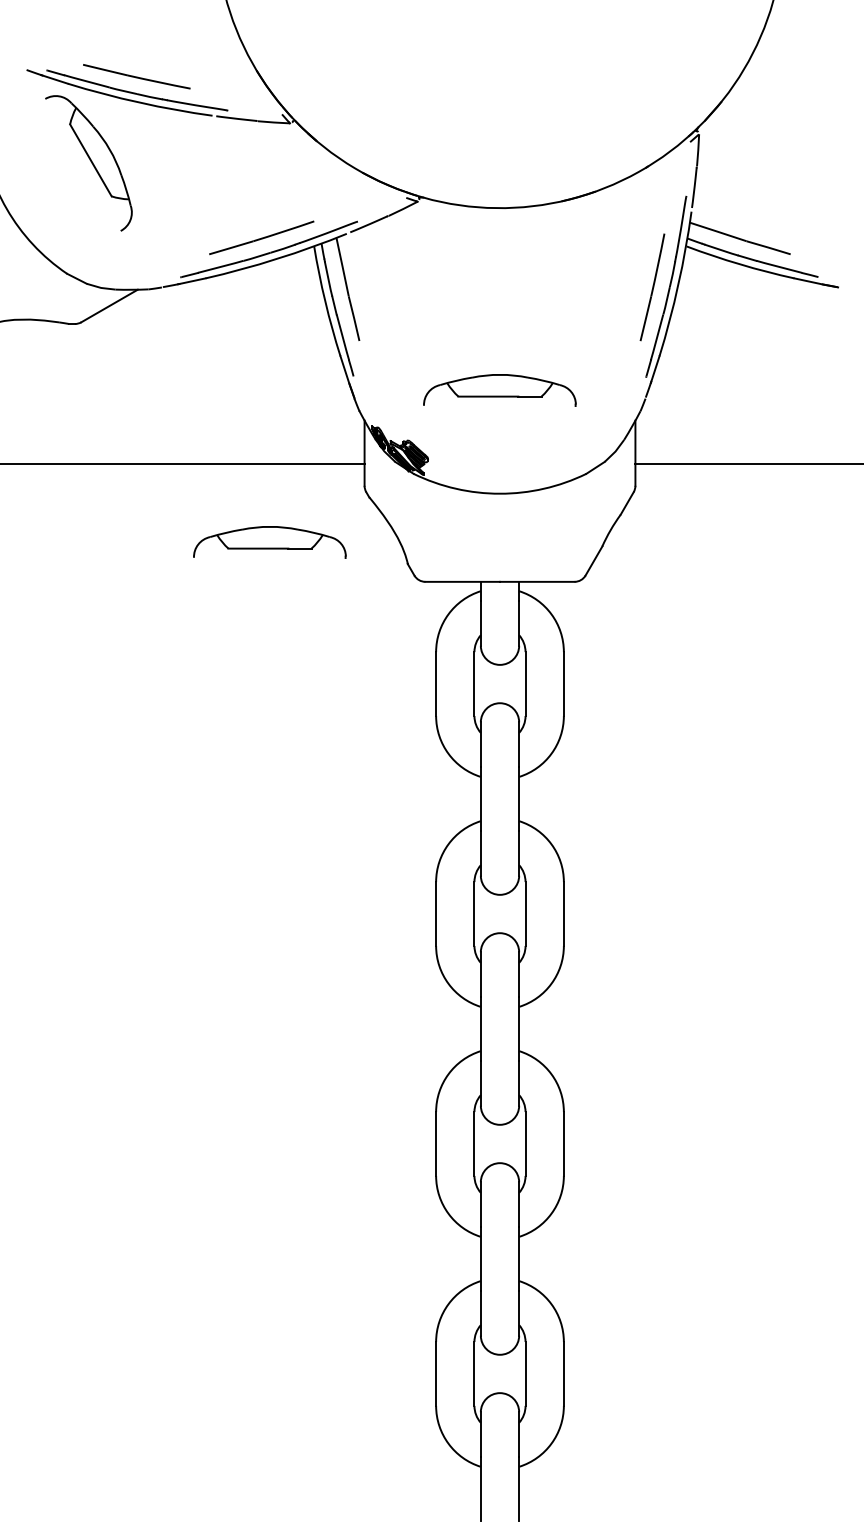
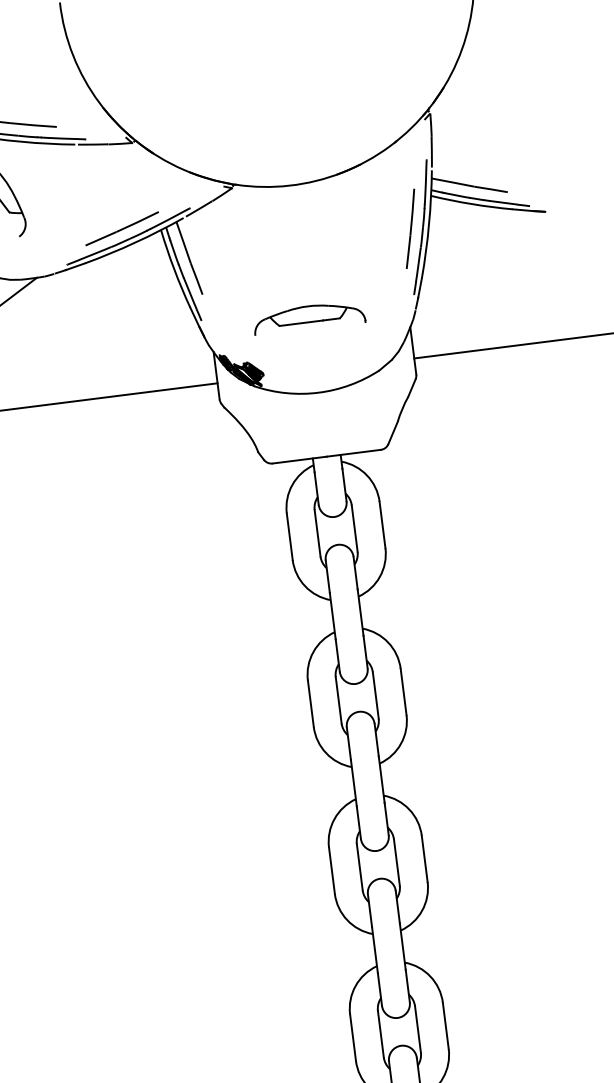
part: (269, 542) -> (155, 449), removed

